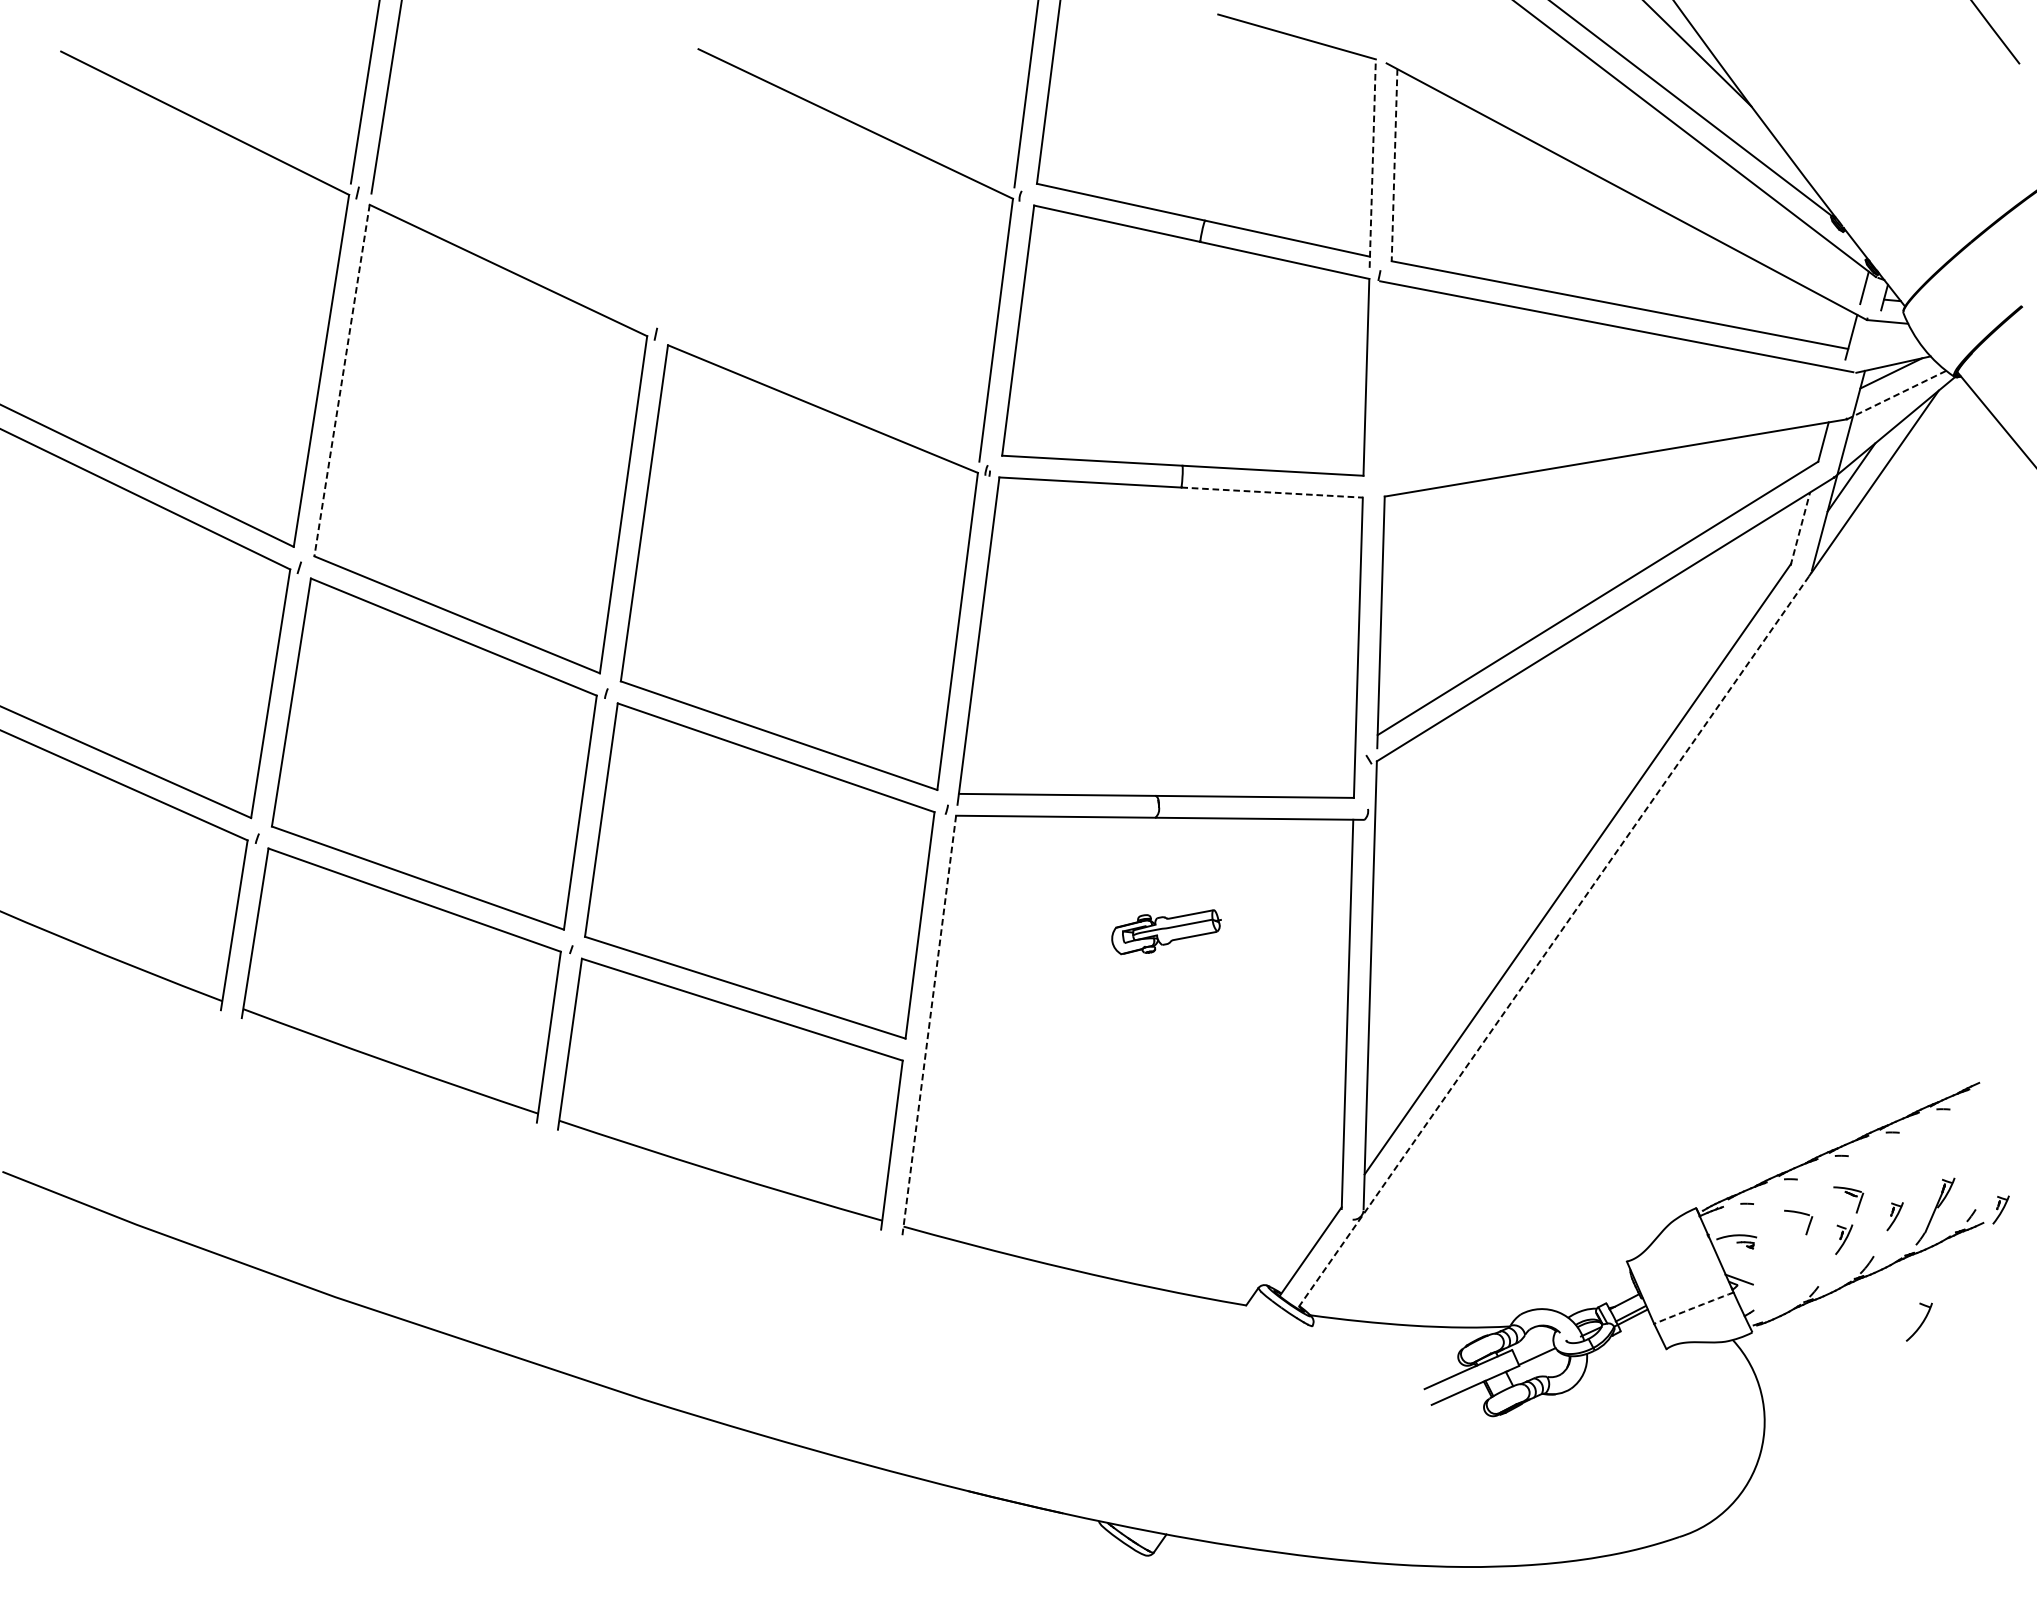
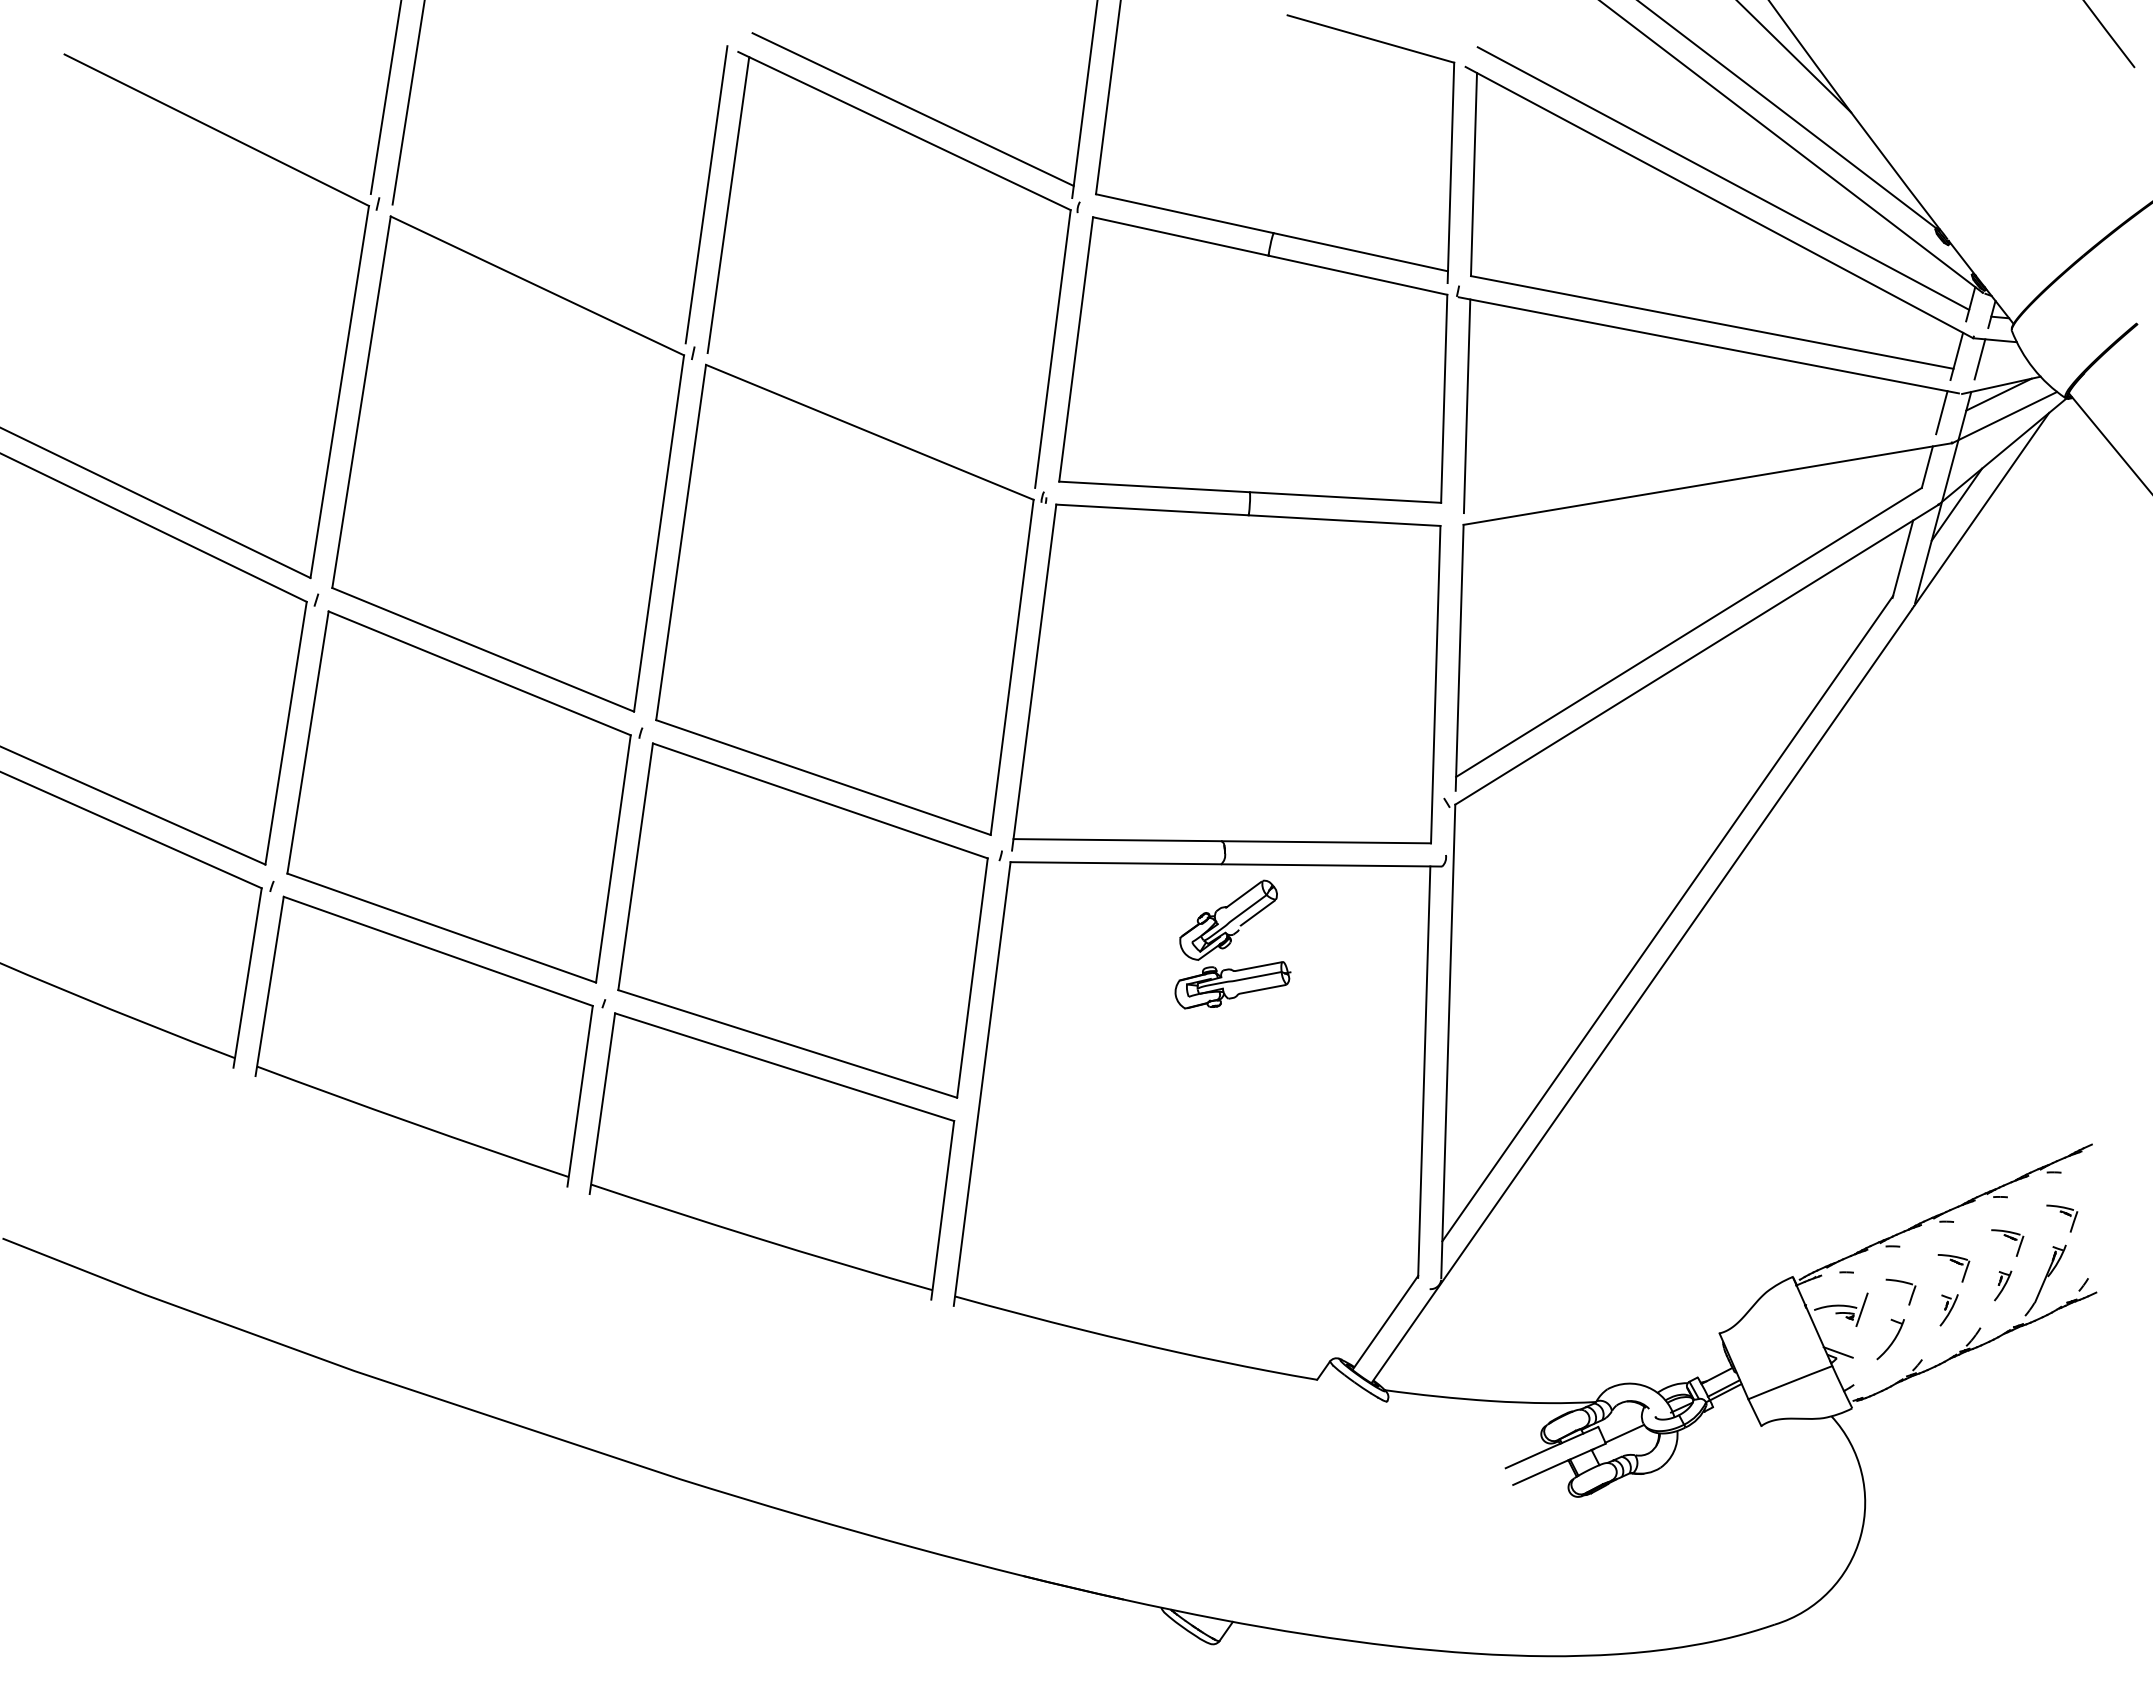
line: (863, 103) -> (912, 109), added
line: (1372, 163) -> (1450, 172), dashed -> solid
line: (1394, 165) -> (1473, 174), dashed -> solid
line: (1630, 168) -> (1723, 178), added
line: (668, 184) -> (706, 194), added
line: (689, 194) -> (728, 205), added
line: (1872, 340) -> (1979, 359), added
line: (342, 380) -> (361, 402), dashed -> solid
line: (1387, 384) -> (1466, 406), added
line: (1836, 390) -> (1941, 412), added
line: (1896, 395) -> (2004, 417), dashed -> solid
line: (1273, 492) -> (1345, 520), dashed -> solid
line: (1799, 528) -> (1902, 558), dashed -> solid
part: (1162, 869) -> (1228, 919), added
line: (1553, 942) -> (1641, 996), dashed -> solid
line: (929, 1026) -> (982, 1084), dashed -> solid
part: (1951, 1152) -> (2062, 1218), added
part: (1899, 1175) -> (2007, 1242), added
part: (2001, 1209) -> (2115, 1278), removed
line: (1761, 1238) -> (1861, 1309), added
arc: (1694, 1308) -> (1790, 1382), dashed -> solid
part: (1919, 1322) -> (1890, 1339), moved

